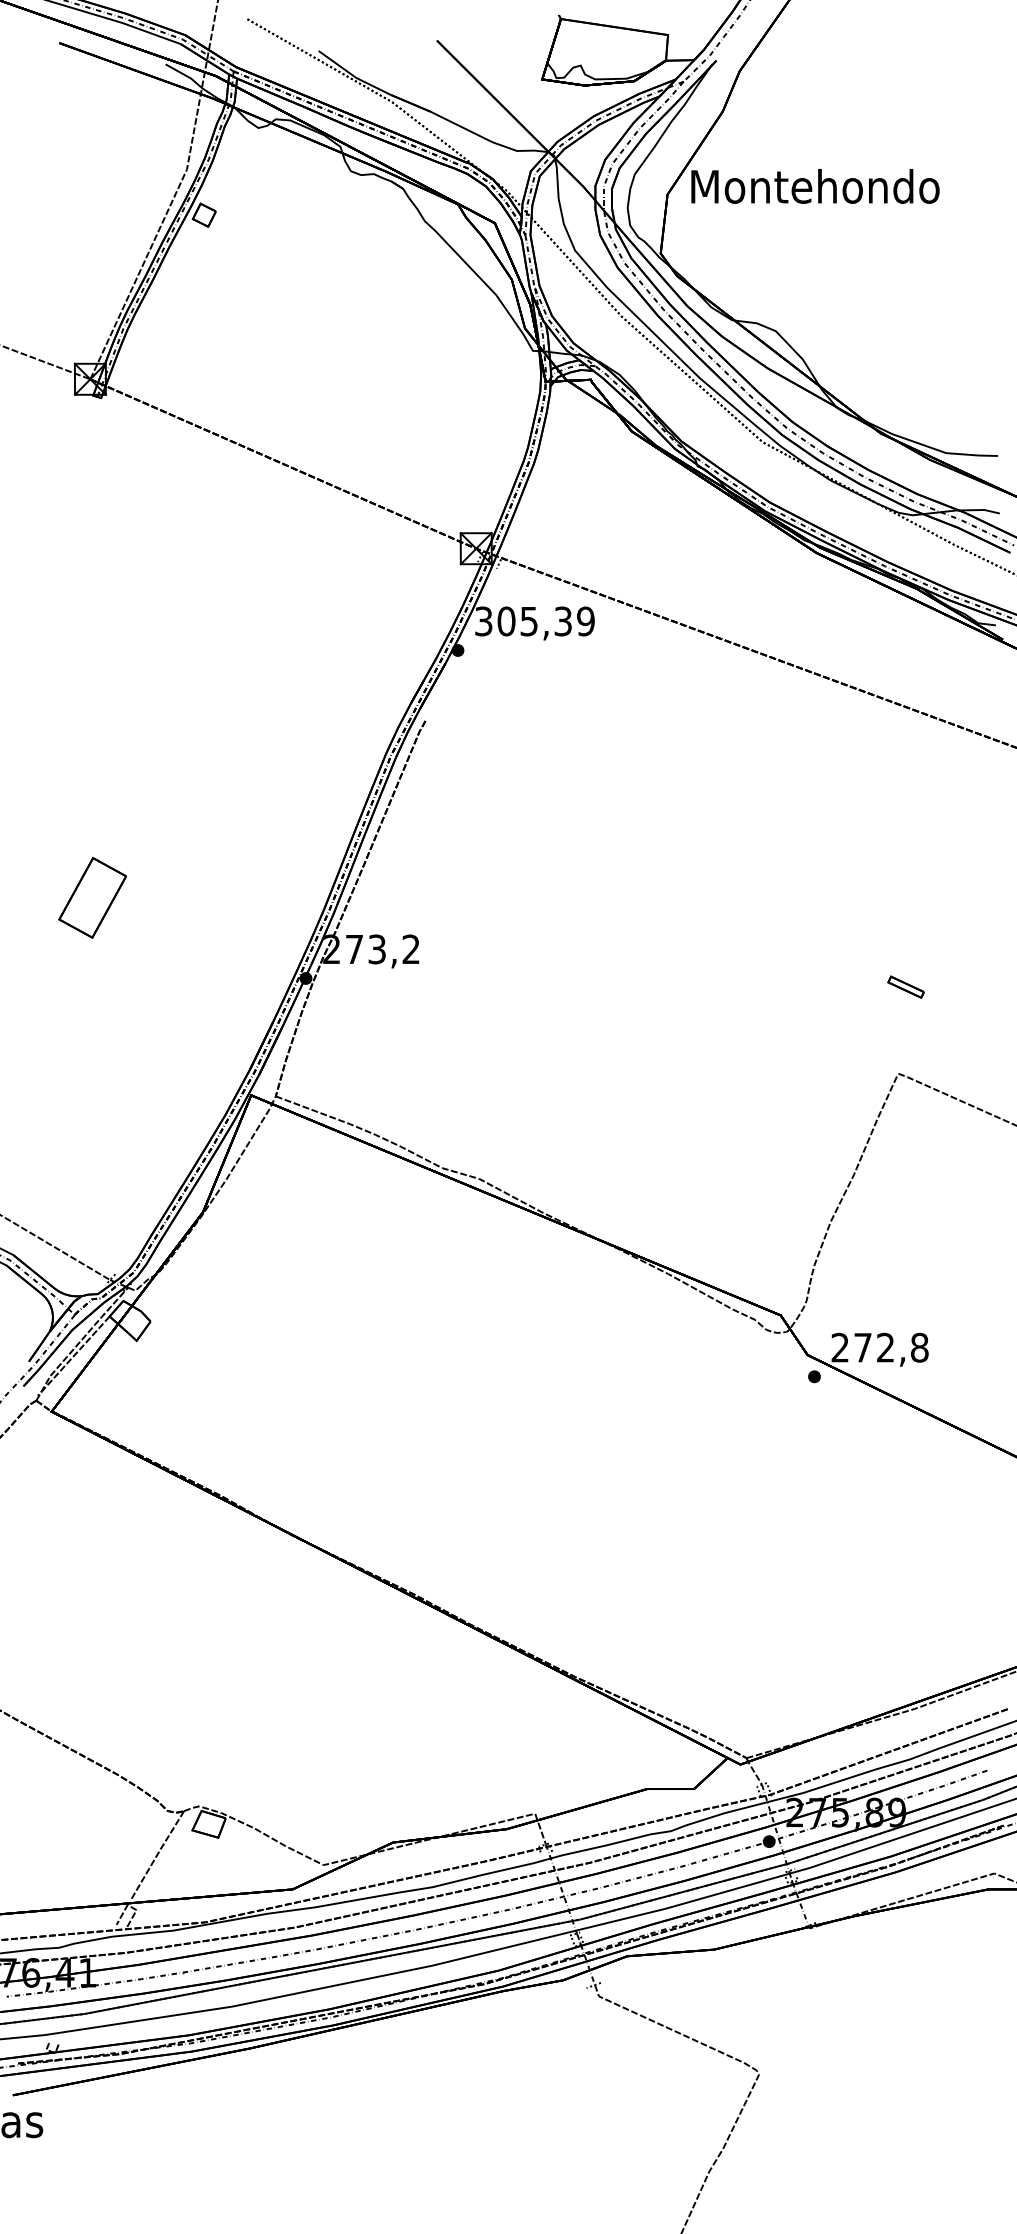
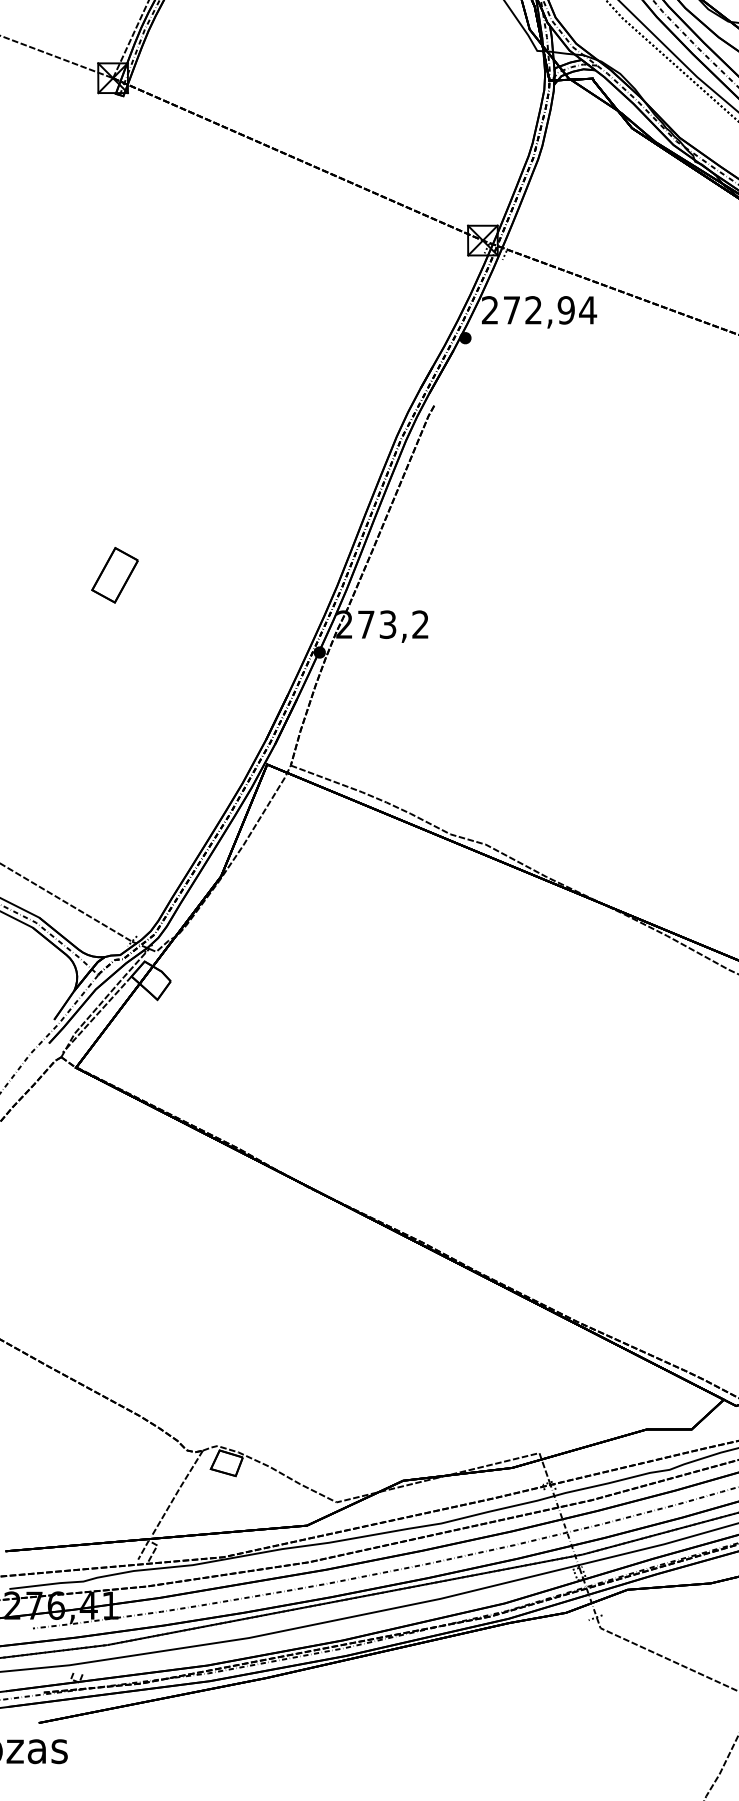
text: (535, 621) -> (539, 310), 305,39 -> 272,94
part: (91, 897) -> (114, 574), size x0.71

